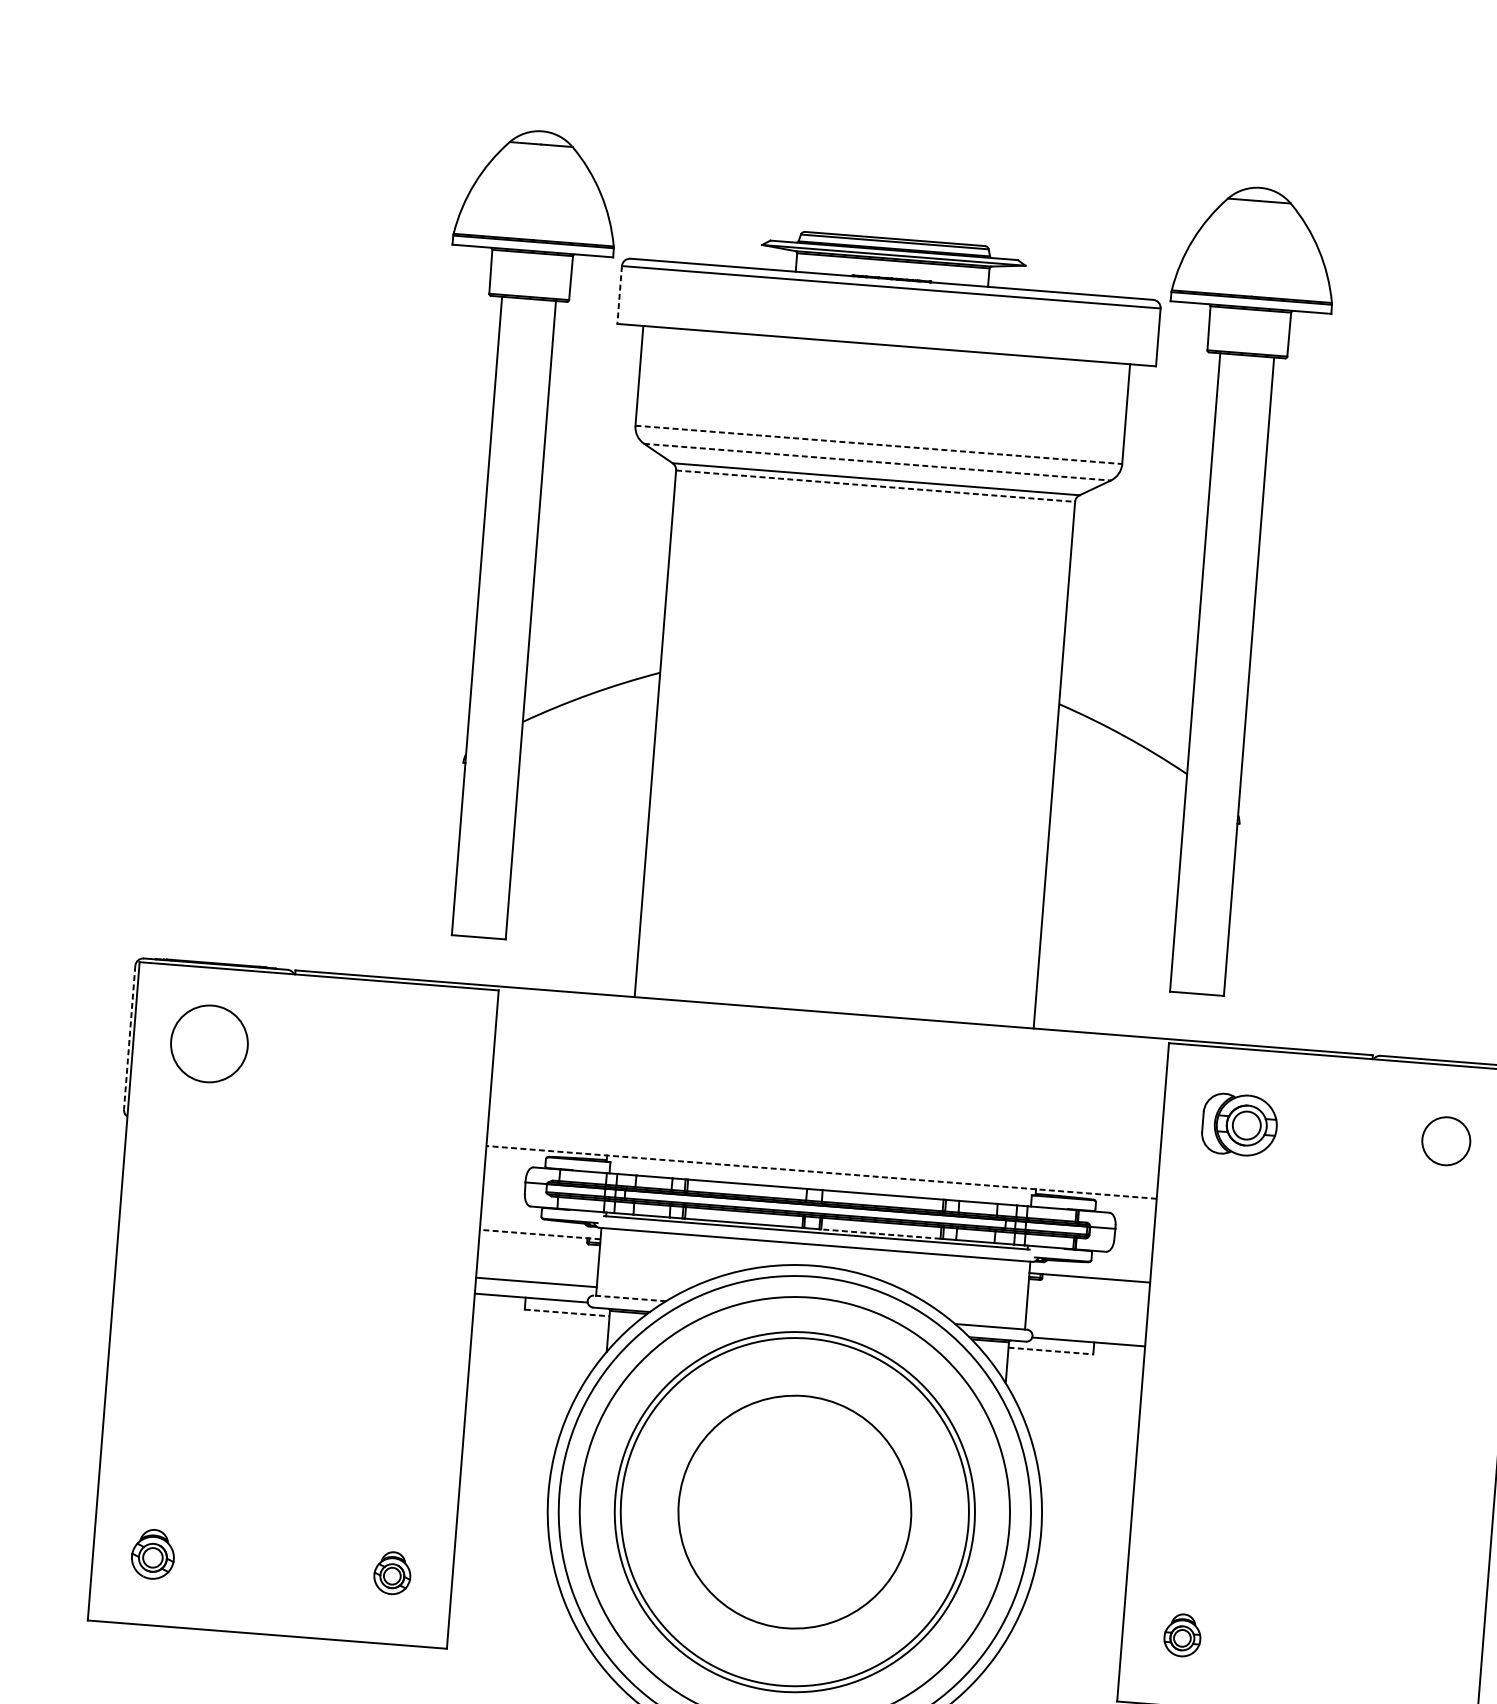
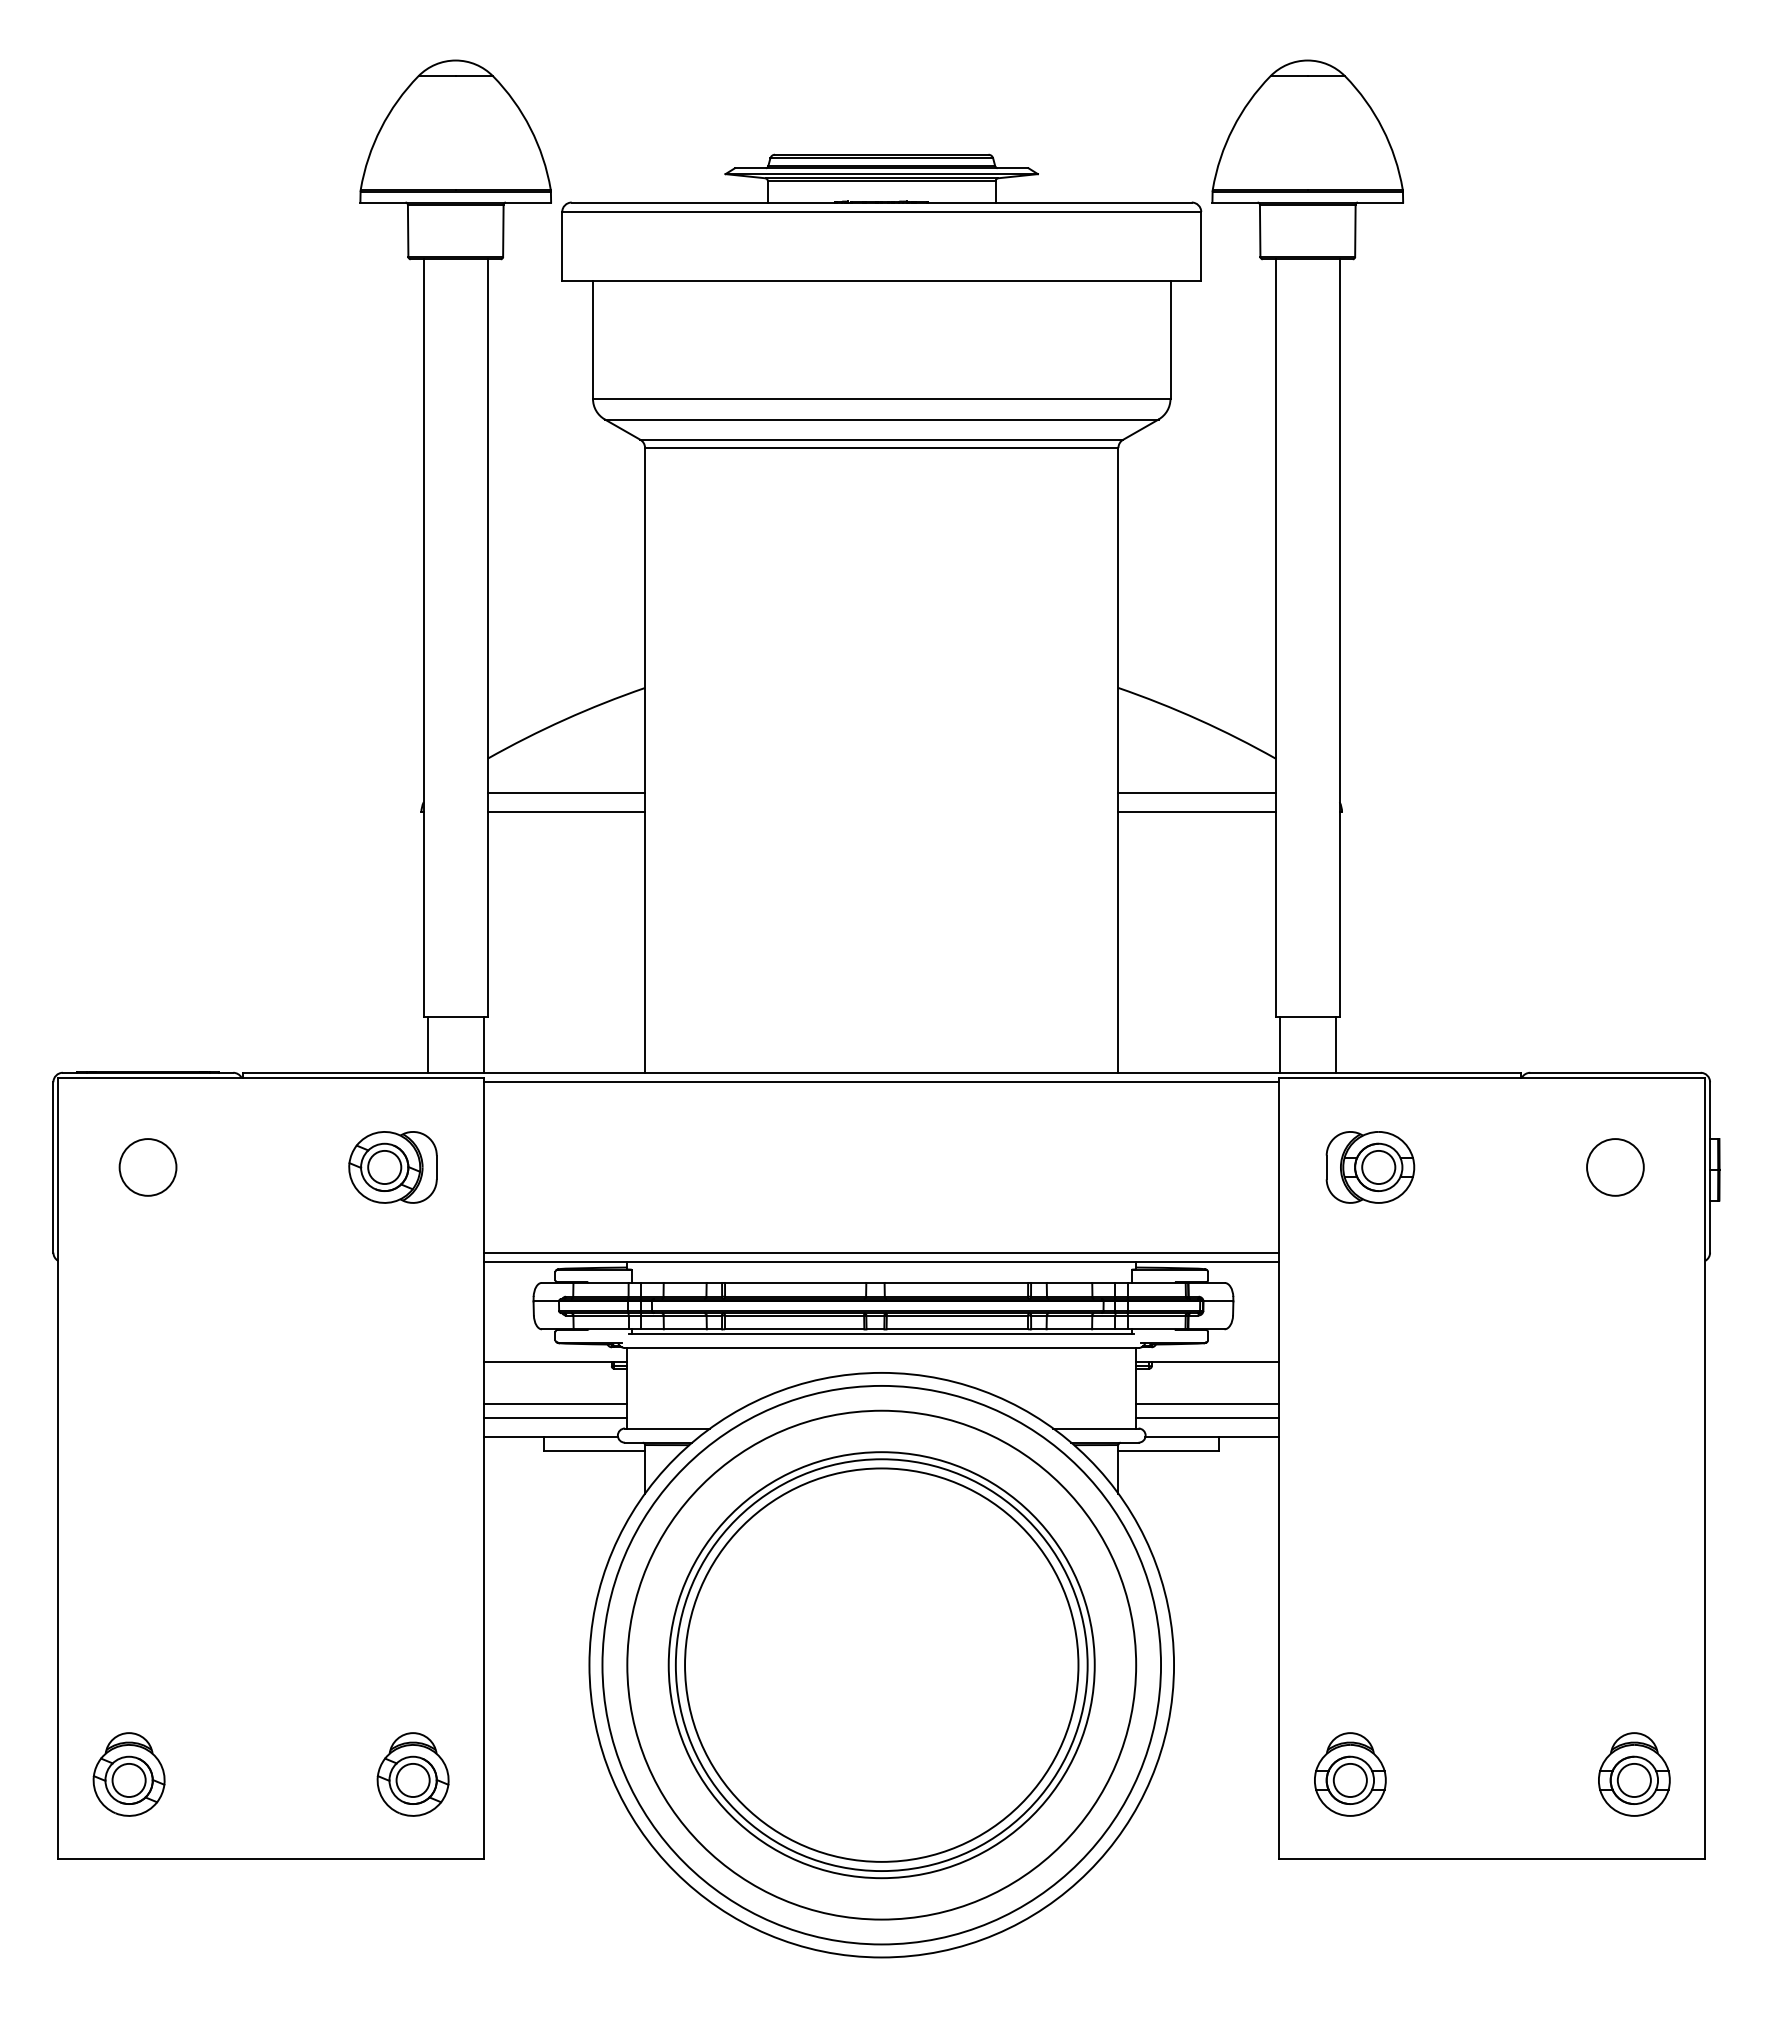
line: (619, 295) -> (562, 246), dashed -> solid
line: (878, 444) -> (881, 398), dashed -> solid
line: (877, 462) -> (881, 419), dashed -> solid
line: (875, 485) -> (881, 447), dashed -> solid
line: (587, 755) -> (566, 792), added
line: (585, 772) -> (566, 812), added
line: (1118, 797) -> (1196, 792), added
line: (1116, 814) -> (1196, 812), added
line: (453, 958) -> (427, 1044), added
line: (500, 962) -> (483, 1044), added
line: (1171, 1015) -> (1279, 1044), added
line: (1218, 1019) -> (1335, 1044), added
line: (833, 1020) -> (881, 1082), added
line: (129, 1037) -> (53, 1167), dashed -> solid
circle: (208, 1043) -> (147, 1167), size x0.62
part: (415, 1060) -> (392, 1167), added
line: (822, 1164) -> (881, 1252), added
line: (821, 1172) -> (881, 1262), dashed -> solid
line: (540, 1234) -> (555, 1361), dashed -> solid
line: (880, 1234) -> (957, 1329), dashed -> solid
line: (537, 1270) -> (555, 1404), added
line: (629, 1298) -> (667, 1428), dashed -> solid
line: (567, 1313) -> (595, 1451), dashed -> solid
line: (1086, 1314) -> (1207, 1404), added
line: (1085, 1325) -> (1207, 1418), added
line: (1051, 1351) -> (1169, 1451), dashed -> solid
circle: (794, 1511) -> (881, 1664), size x1.43
part: (152, 1554) -> (128, 1774), size x1.43
part: (392, 1573) -> (412, 1774), size x1.67
part: (1182, 1635) -> (1350, 1774), size x1.67
part: (1422, 1654) -> (1634, 1774), added

